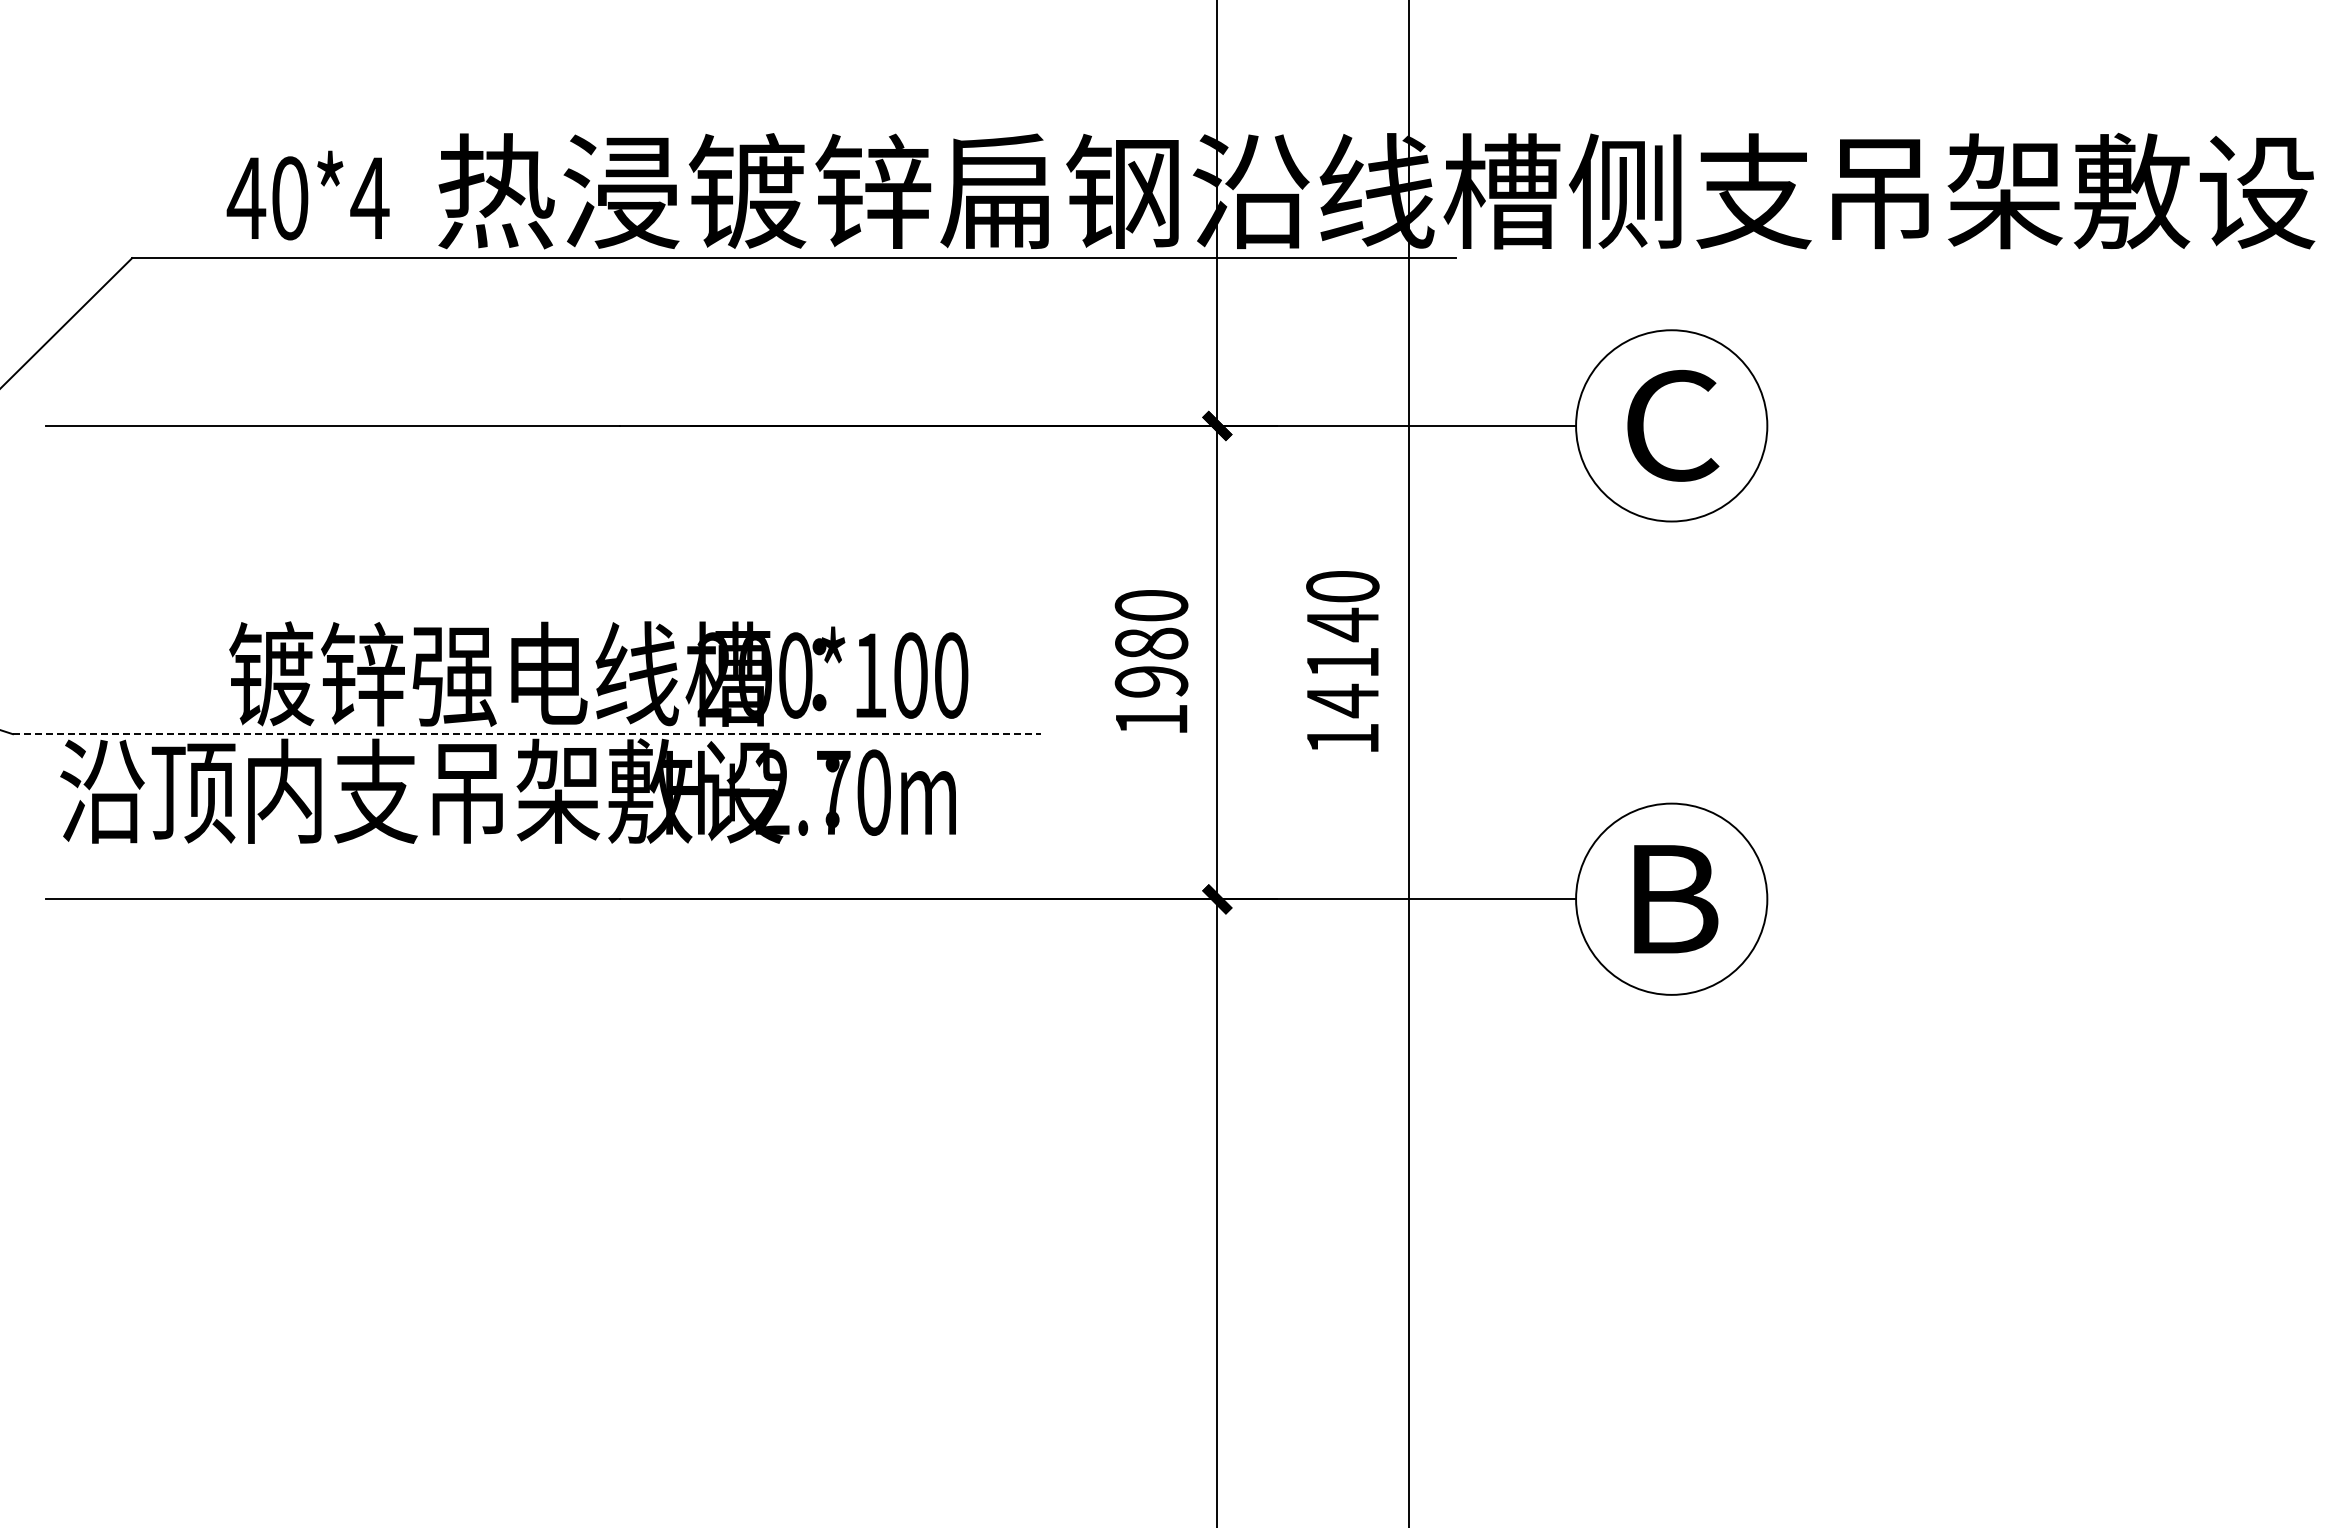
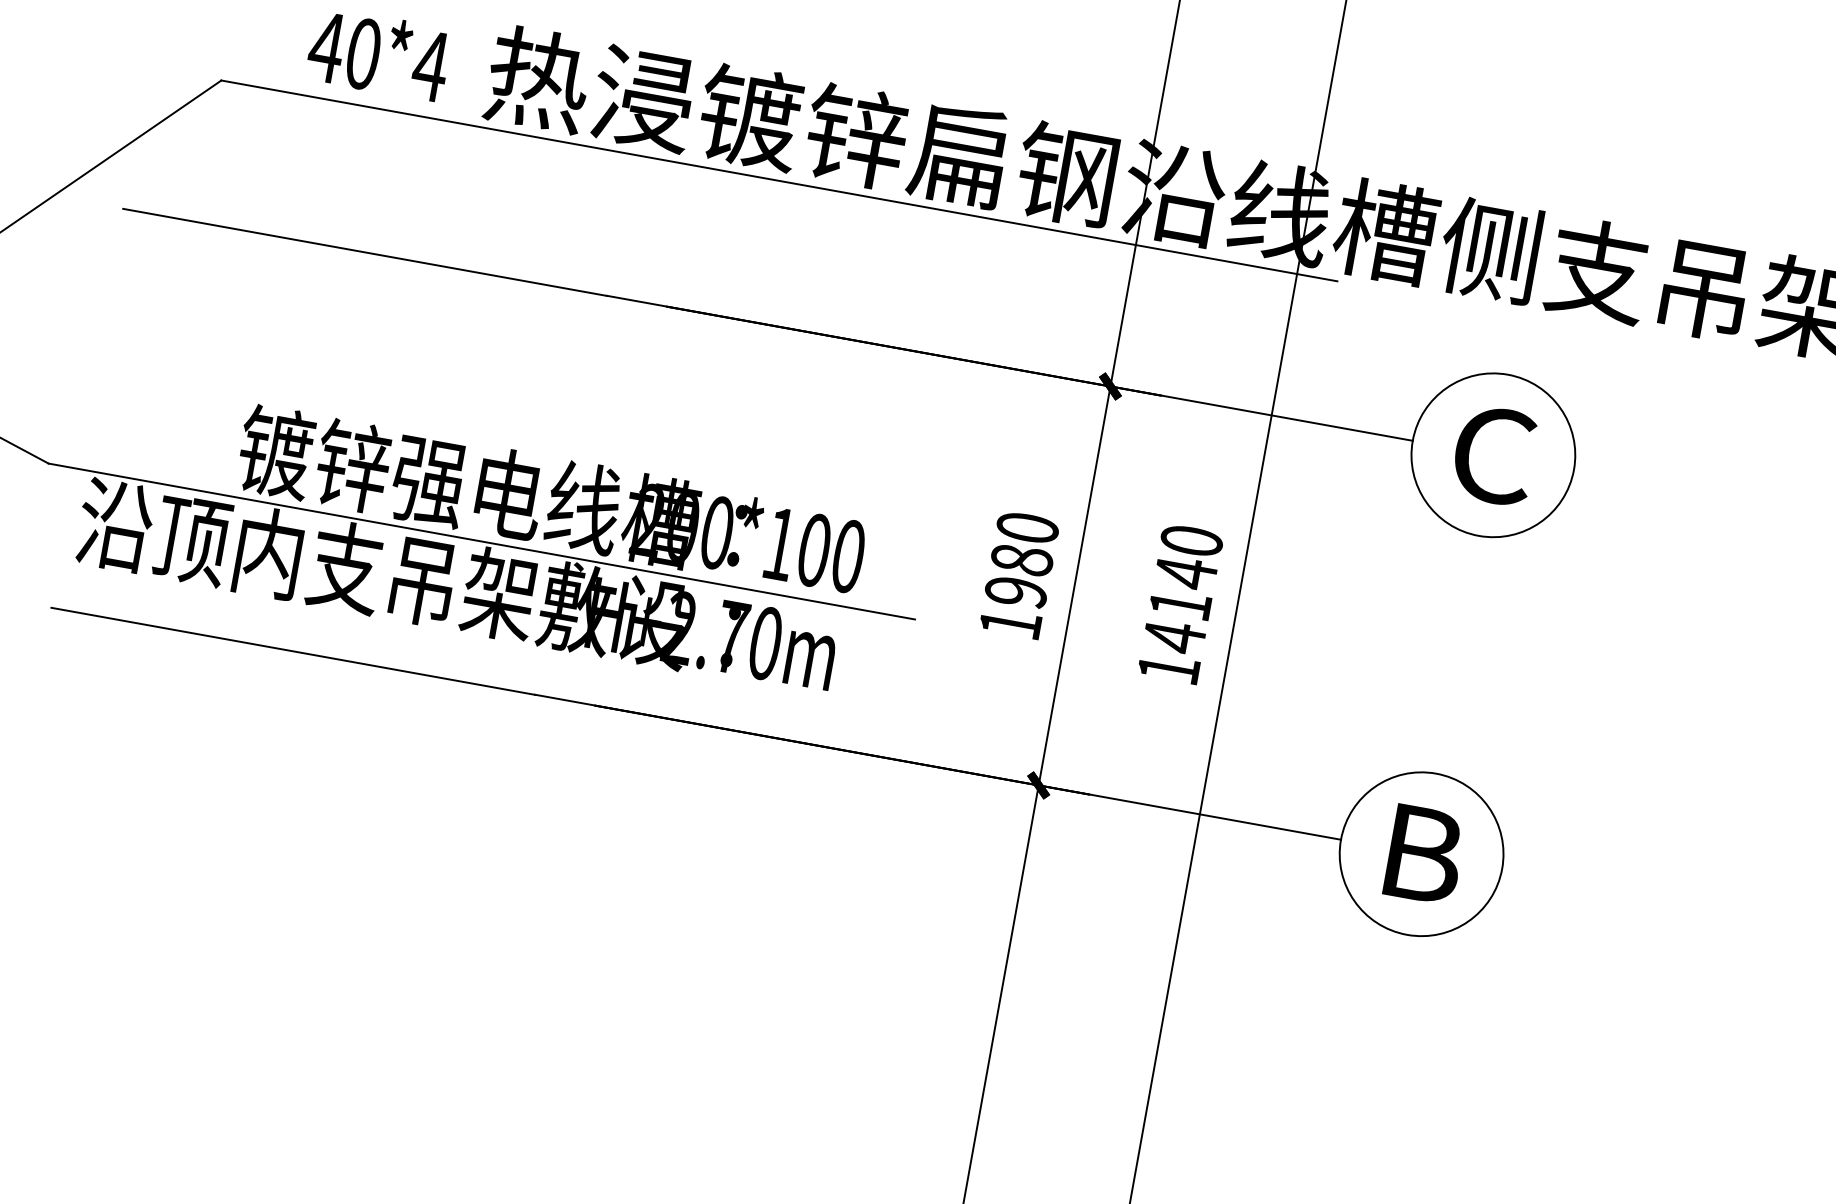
line: (527, 734) -> (482, 541), dashed -> solid

